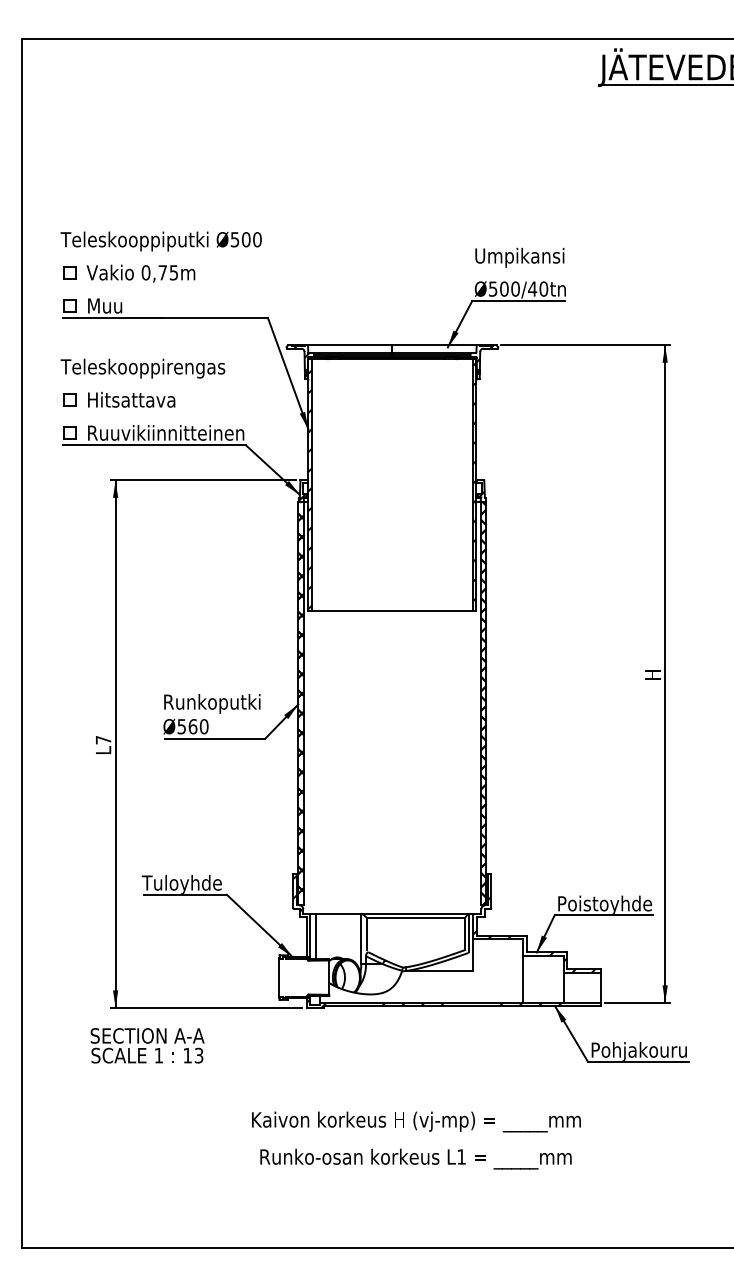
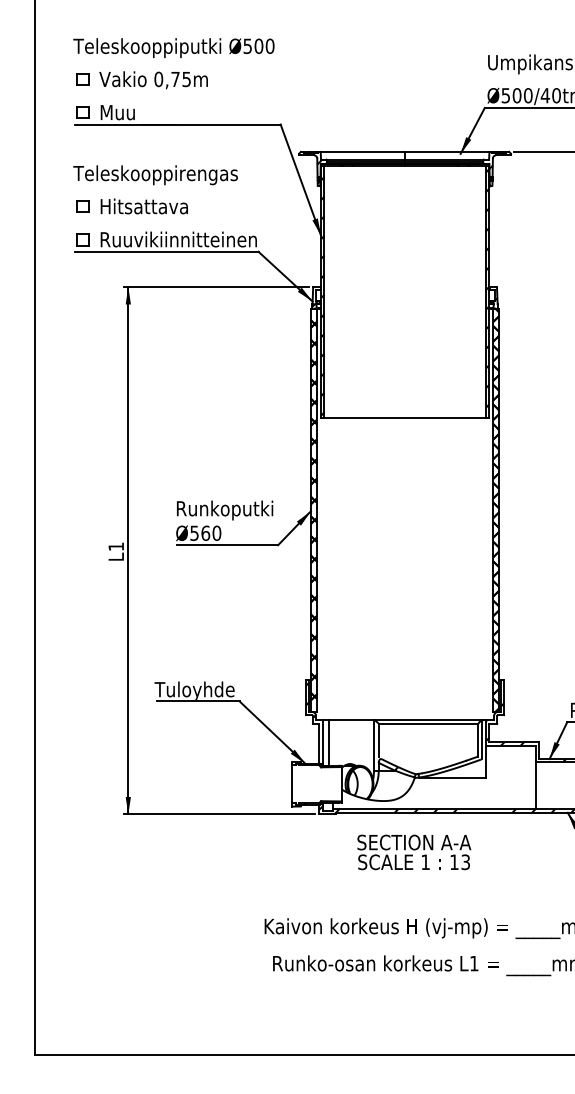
text: (103, 740) -> (116, 547), L7 -> L1
text: (147, 1045) -> (414, 852), moved

